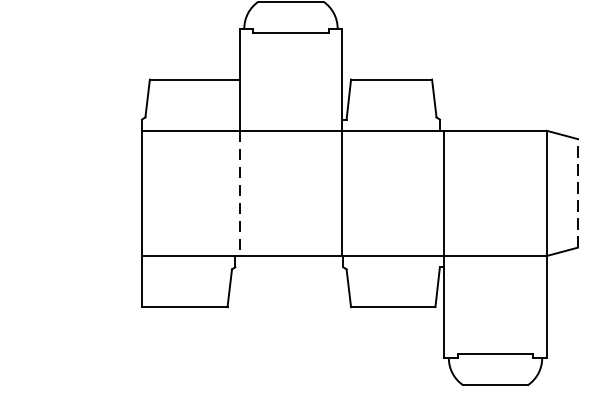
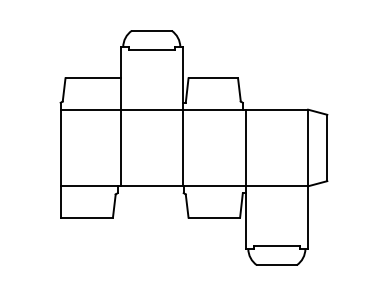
line: (578, 192) -> (327, 147), dashed -> solid
line: (239, 194) -> (120, 148), dashed -> solid

